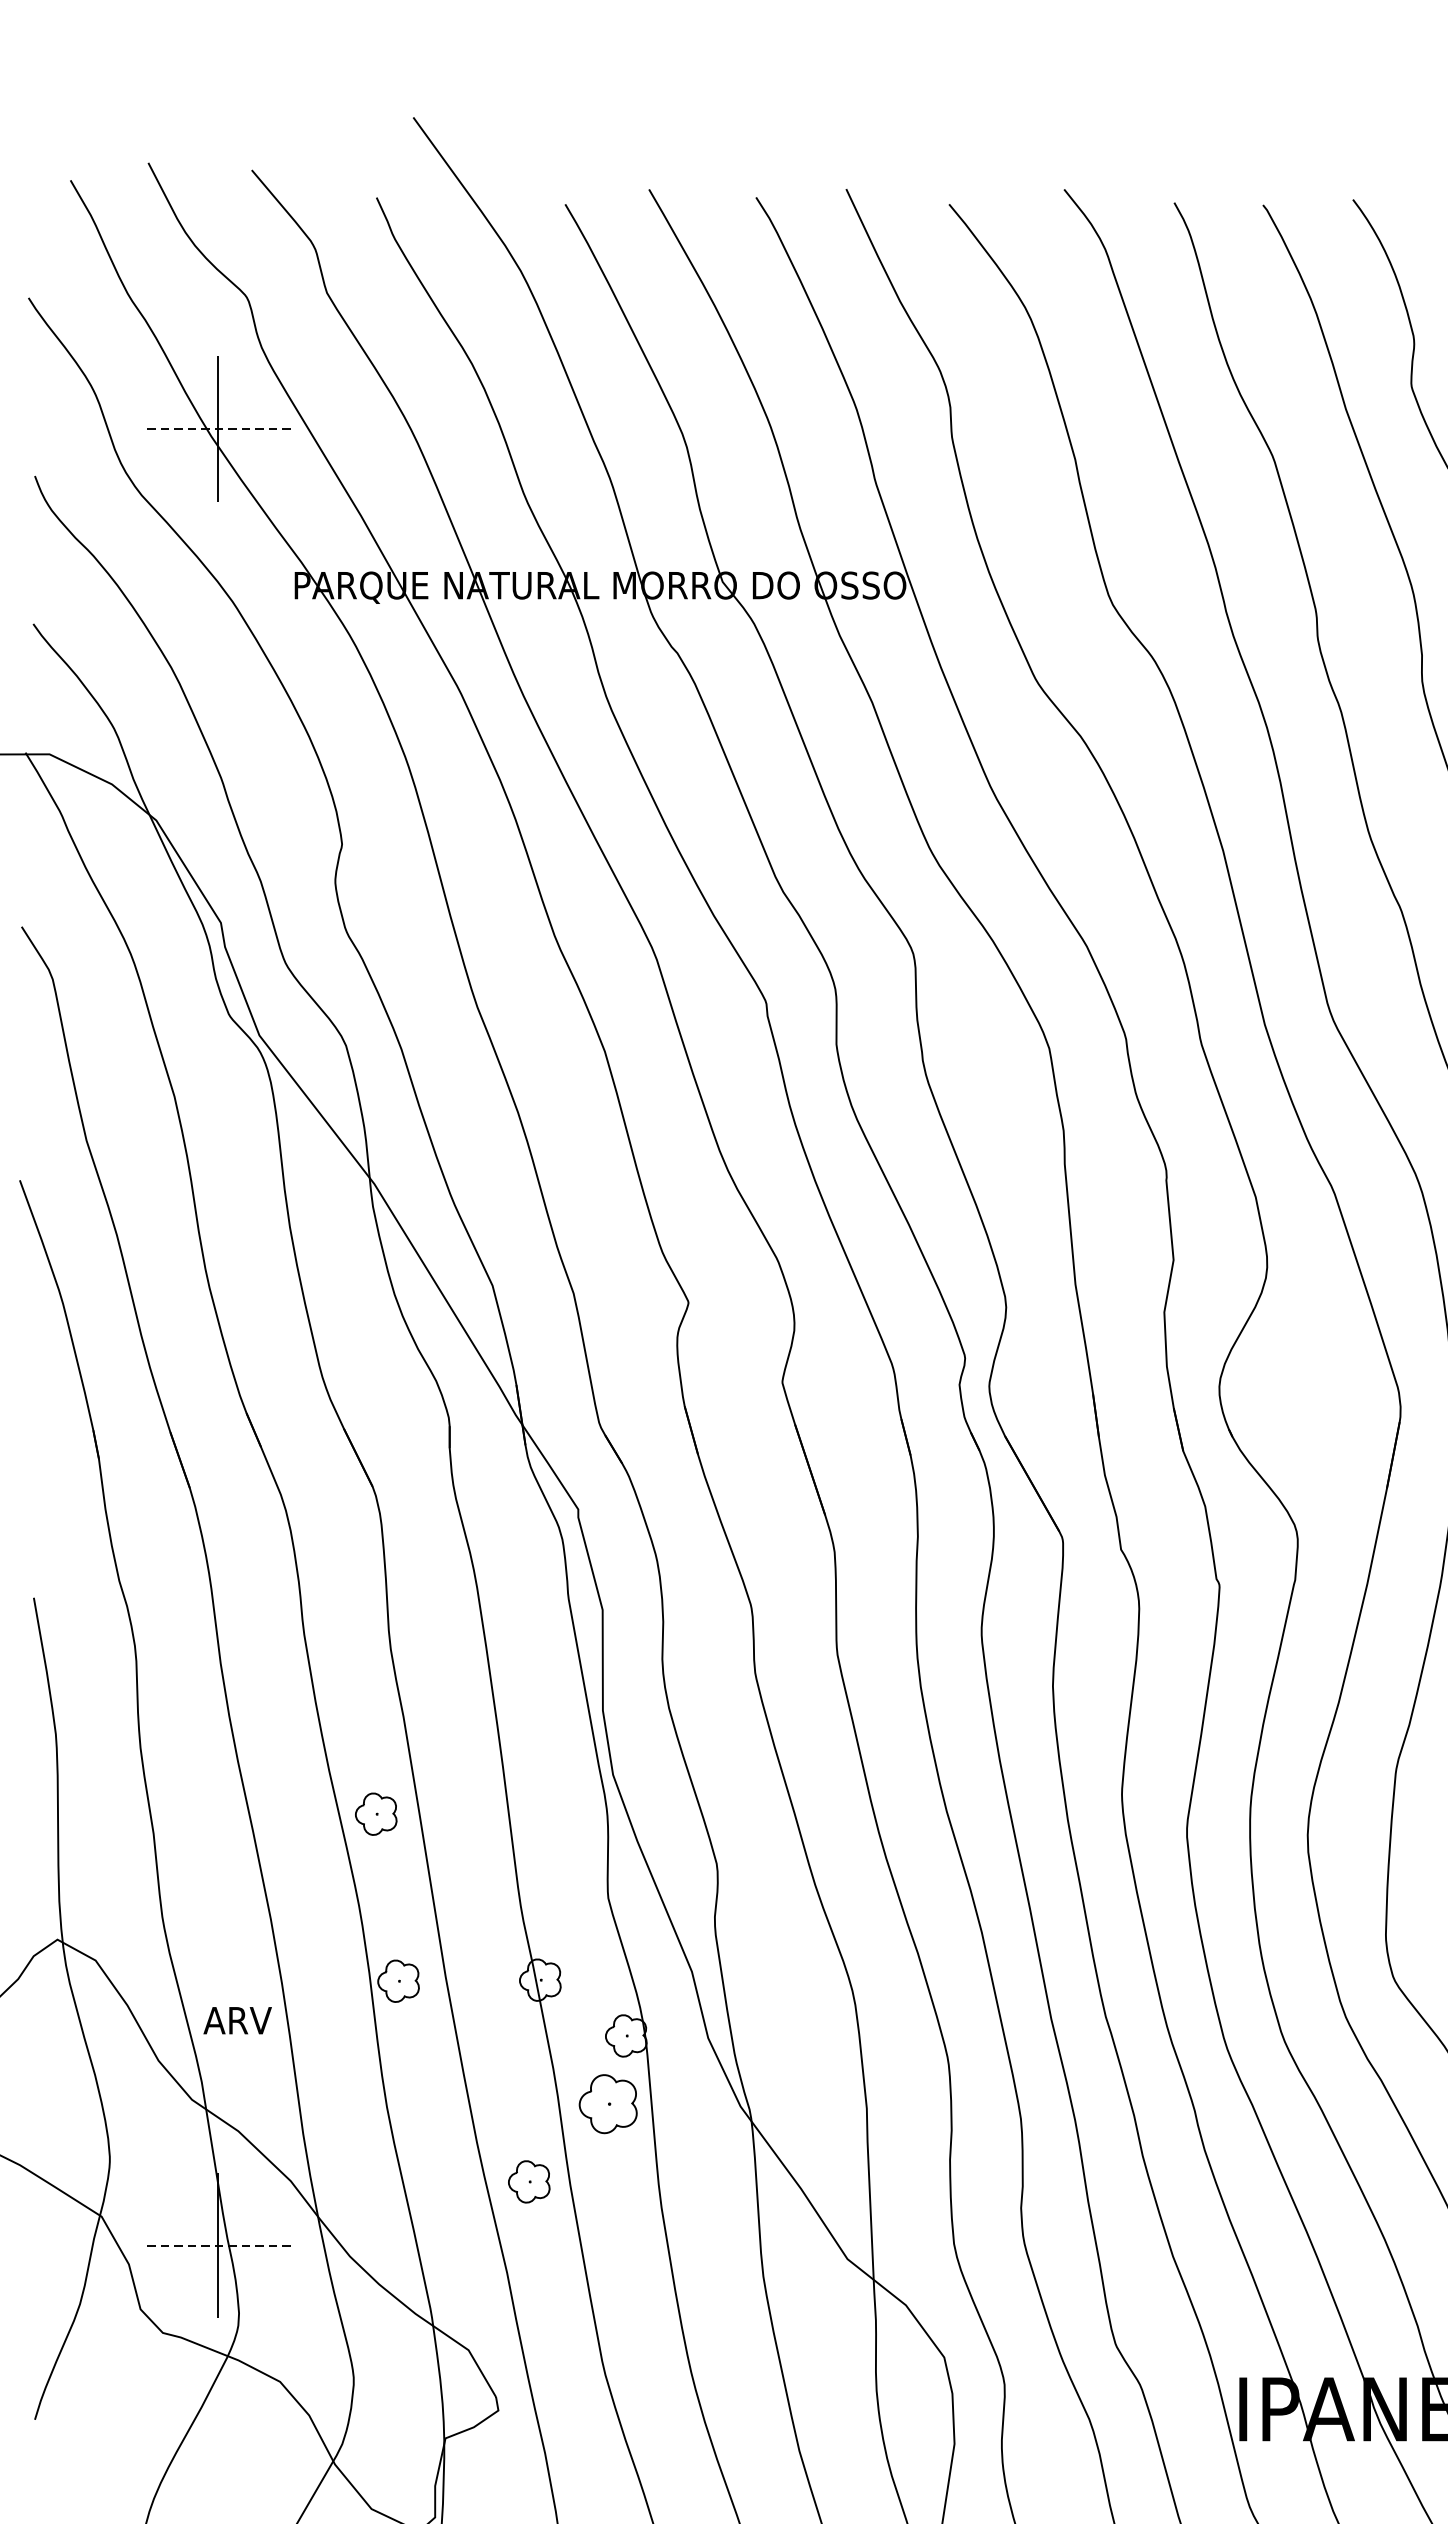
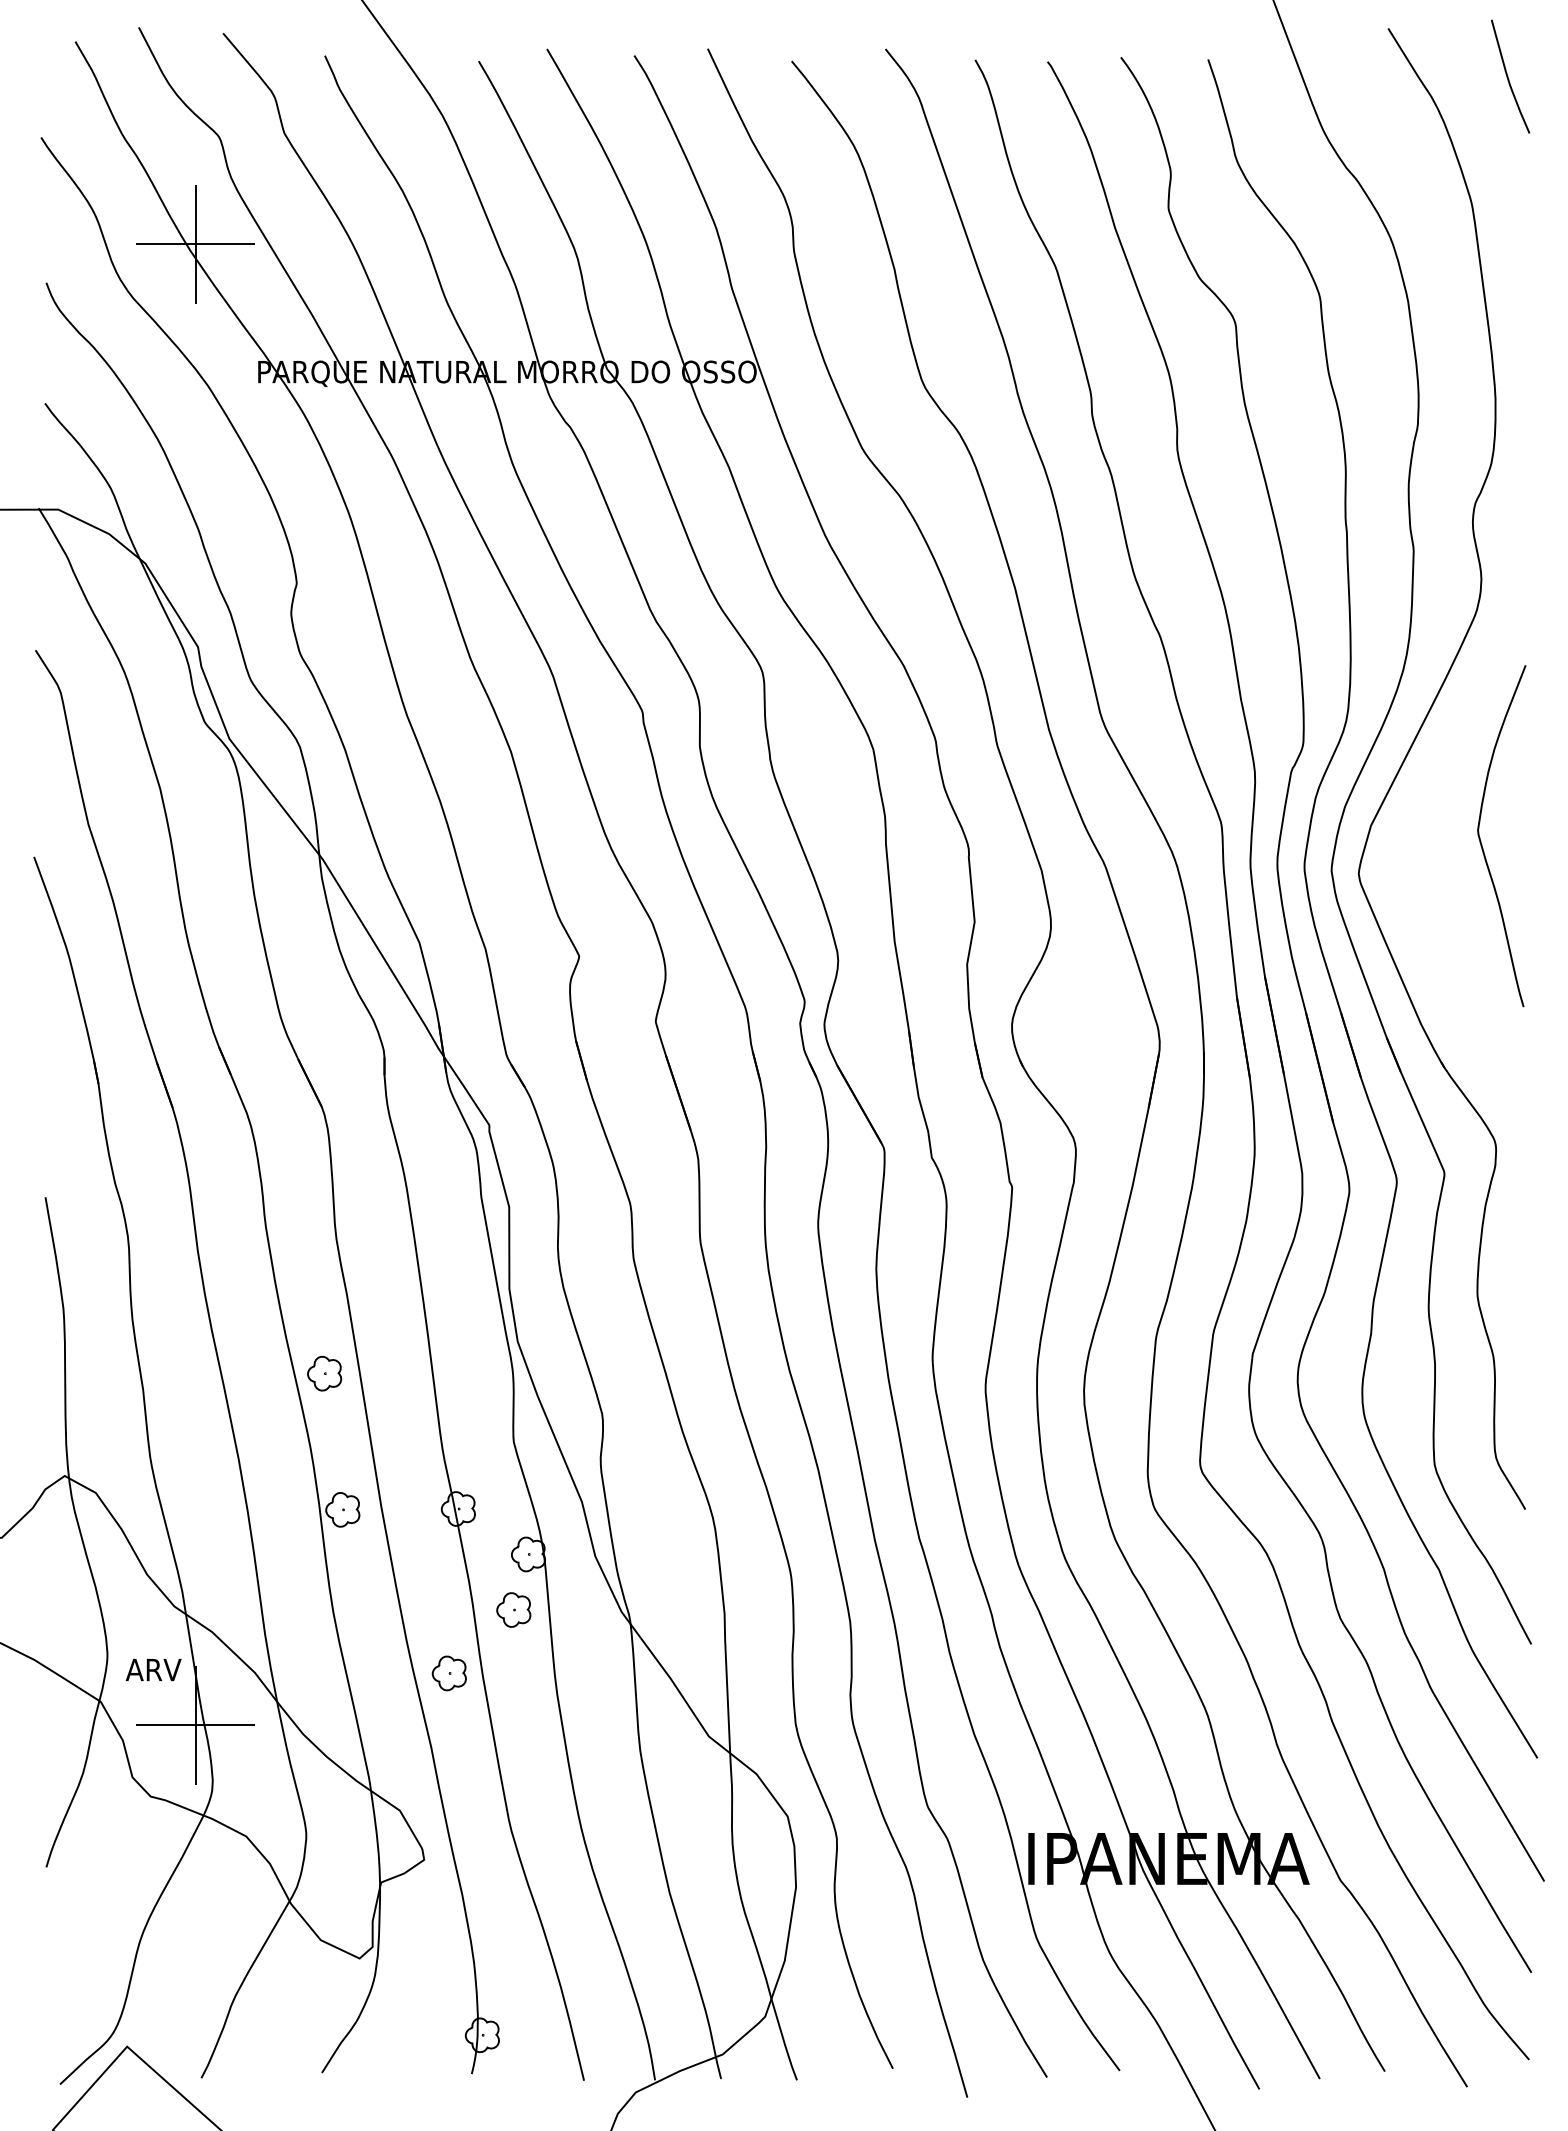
line: (217, 429) -> (195, 244), dashed -> solid
text: (237, 2021) -> (153, 1670), moved
part: (607, 2103) -> (513, 1609), size x0.71
line: (217, 2245) -> (195, 1725), dashed -> solid

